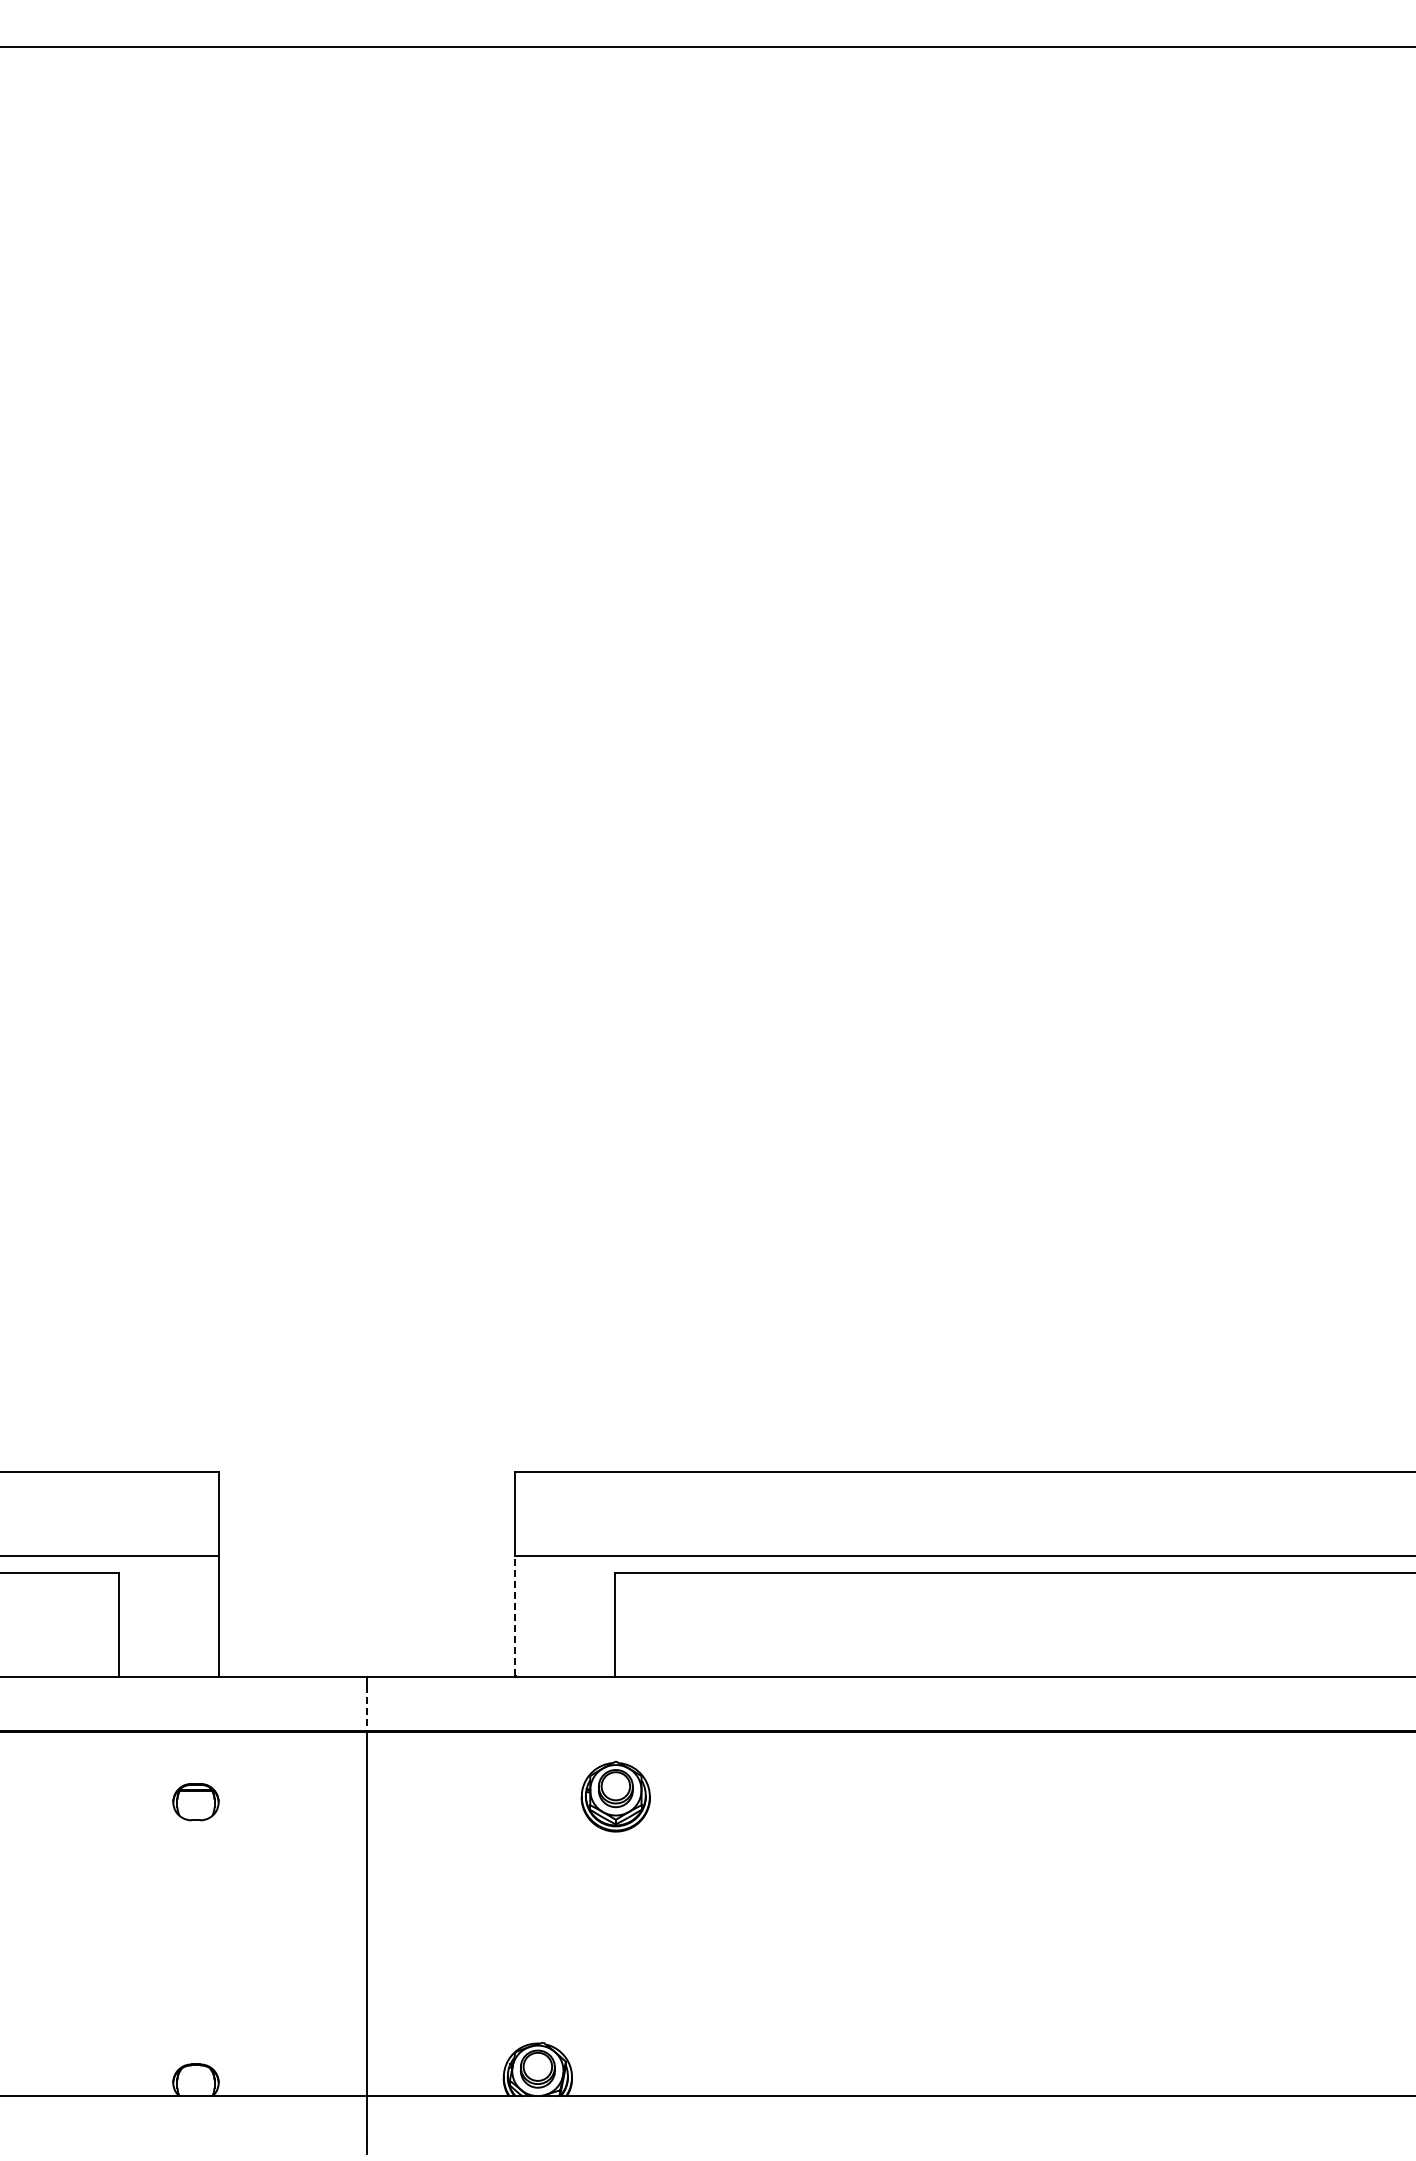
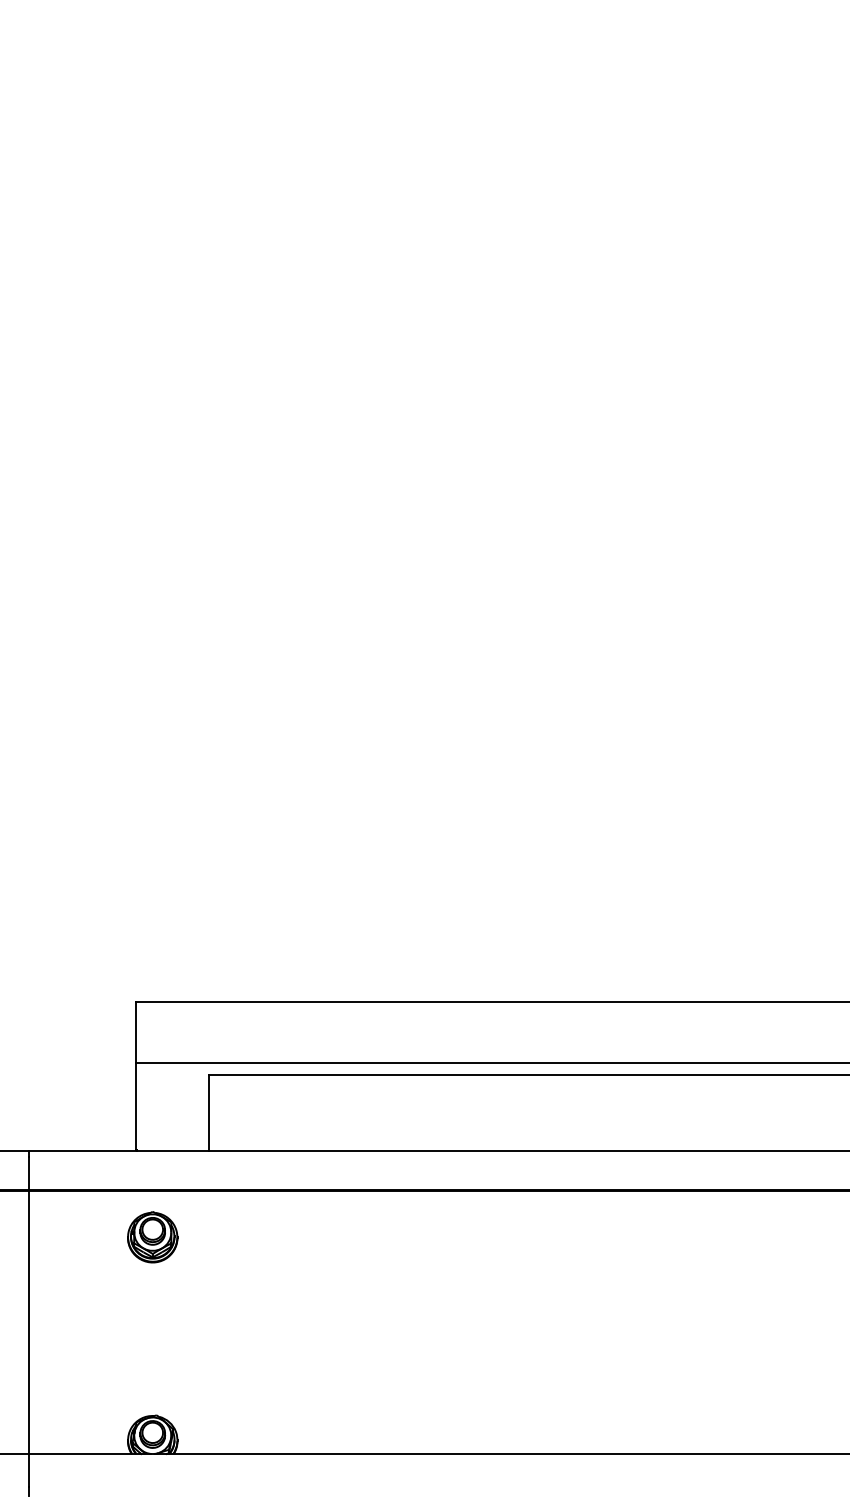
line: (515, 1615) -> (136, 1106), dashed -> solid
line: (366, 1709) -> (28, 1174), dashed -> solid
part: (615, 1796) -> (152, 1237), moved

